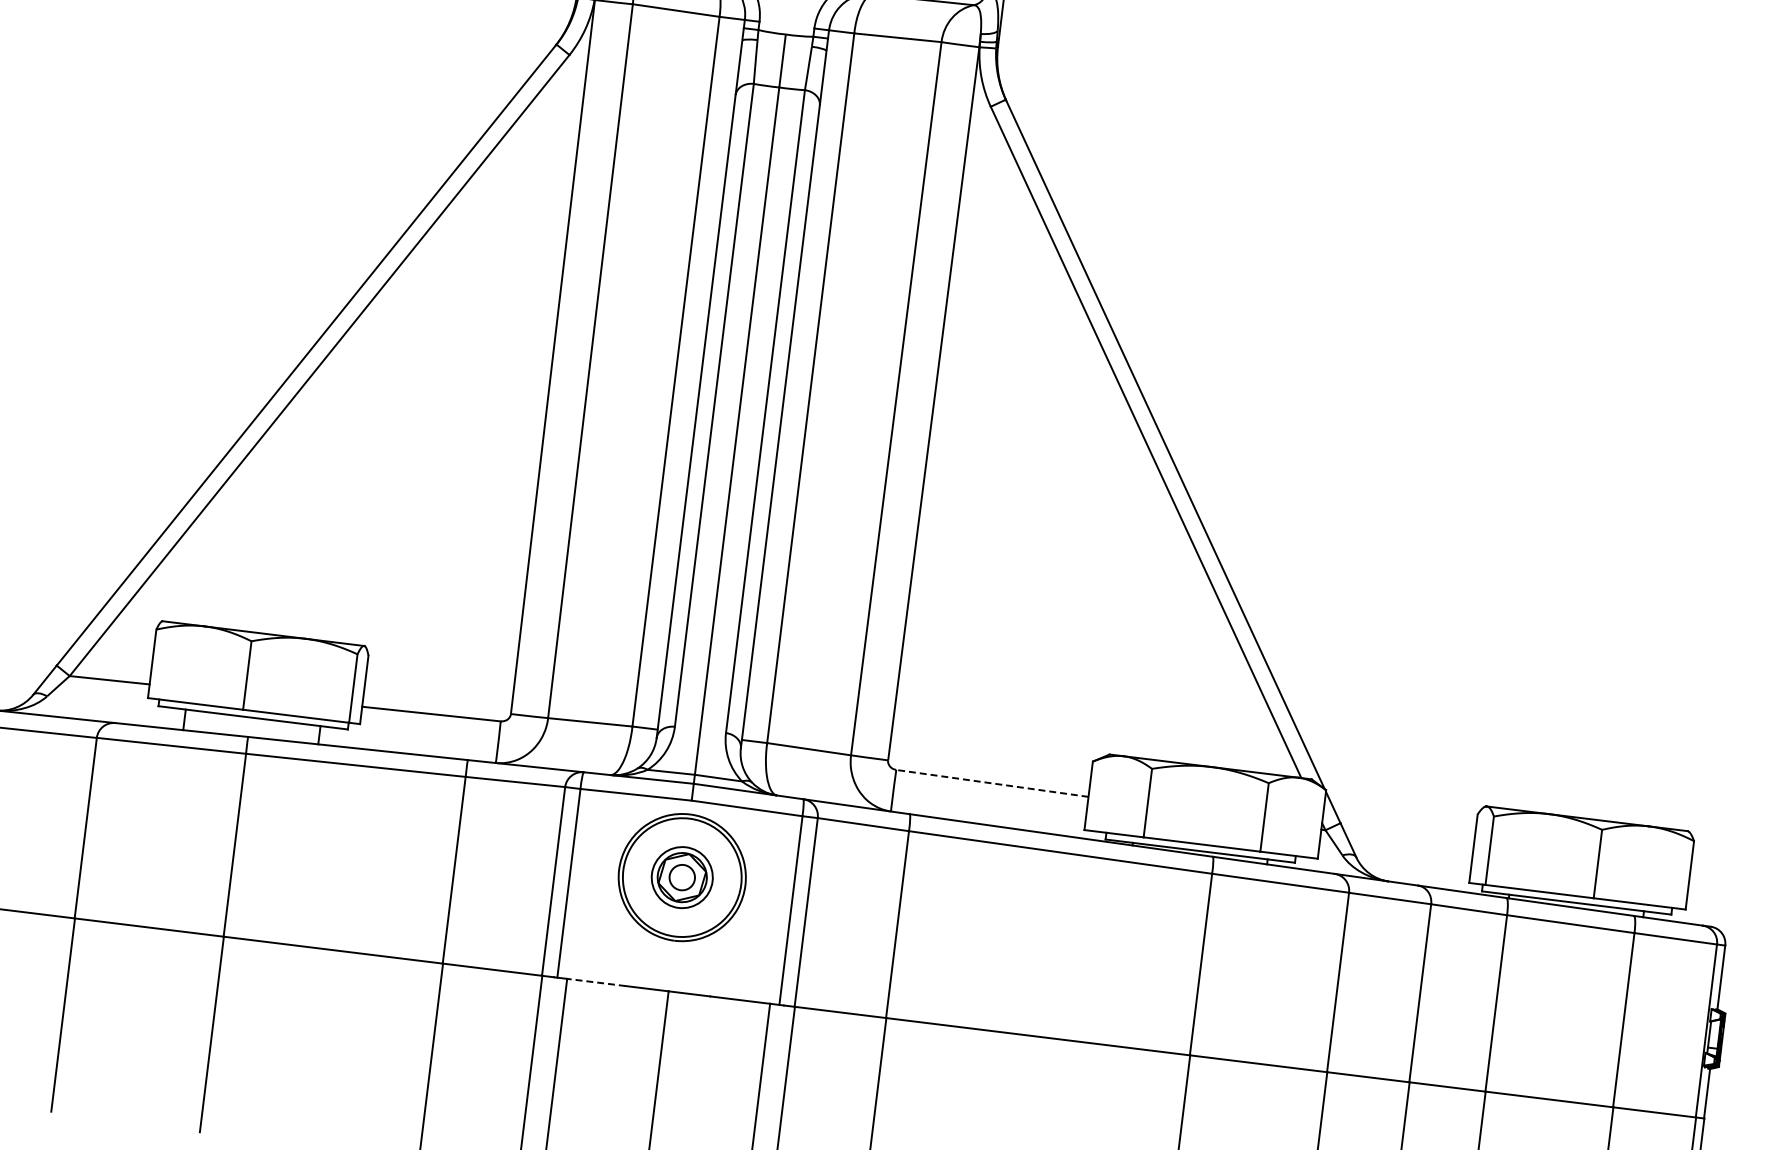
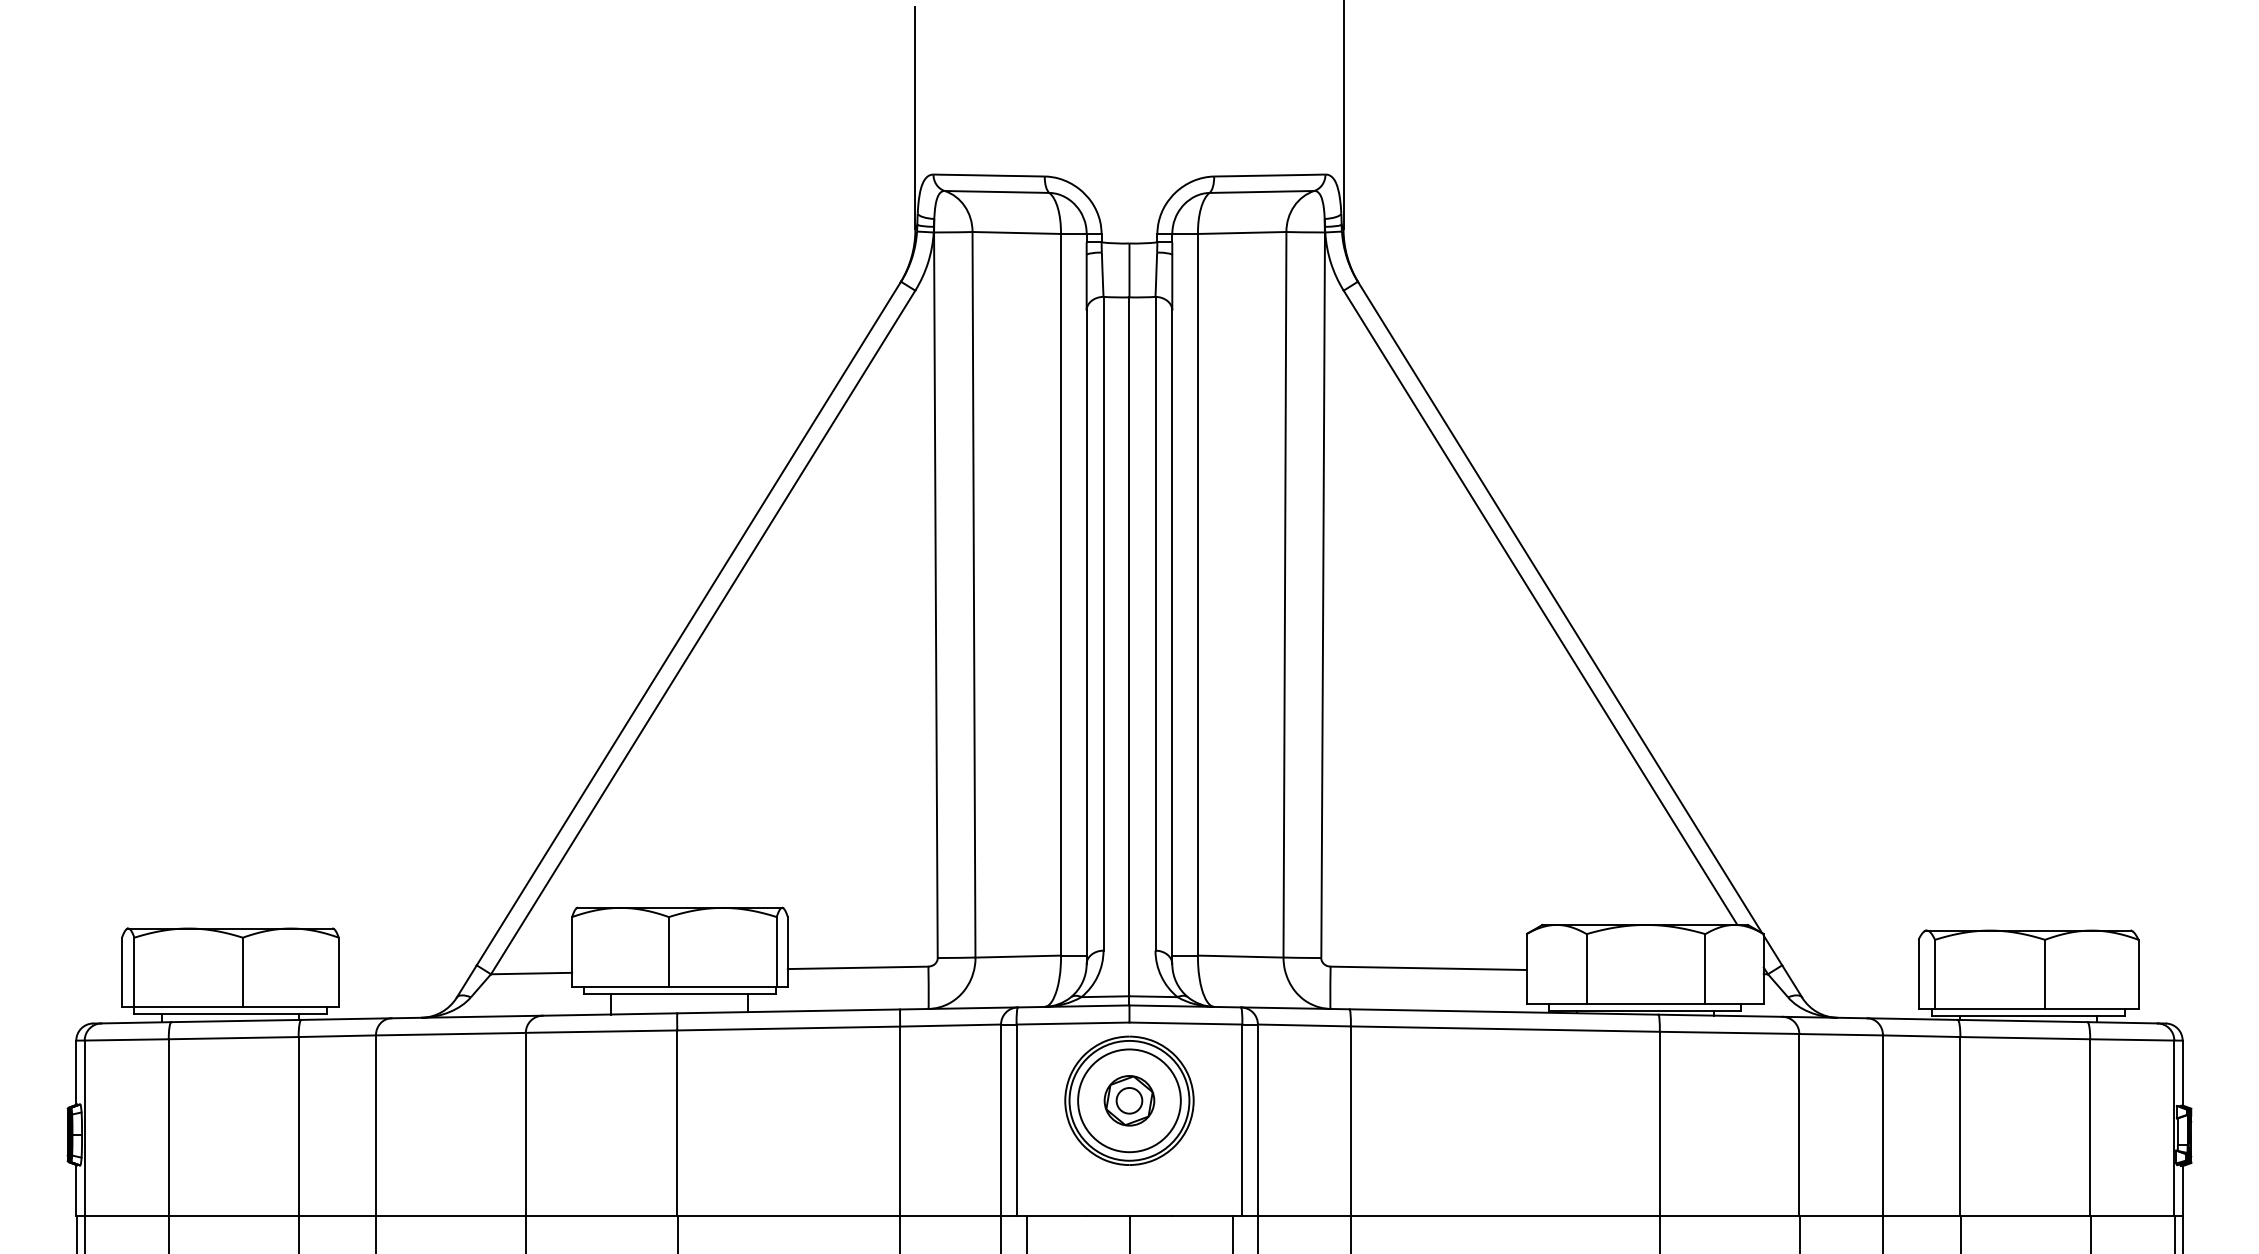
line: (992, 783) -> (1428, 968), dashed -> solid
circle: (682, 877) -> (1129, 1100), size x1.67
line: (596, 982) -> (1056, 1216), dashed -> solid

